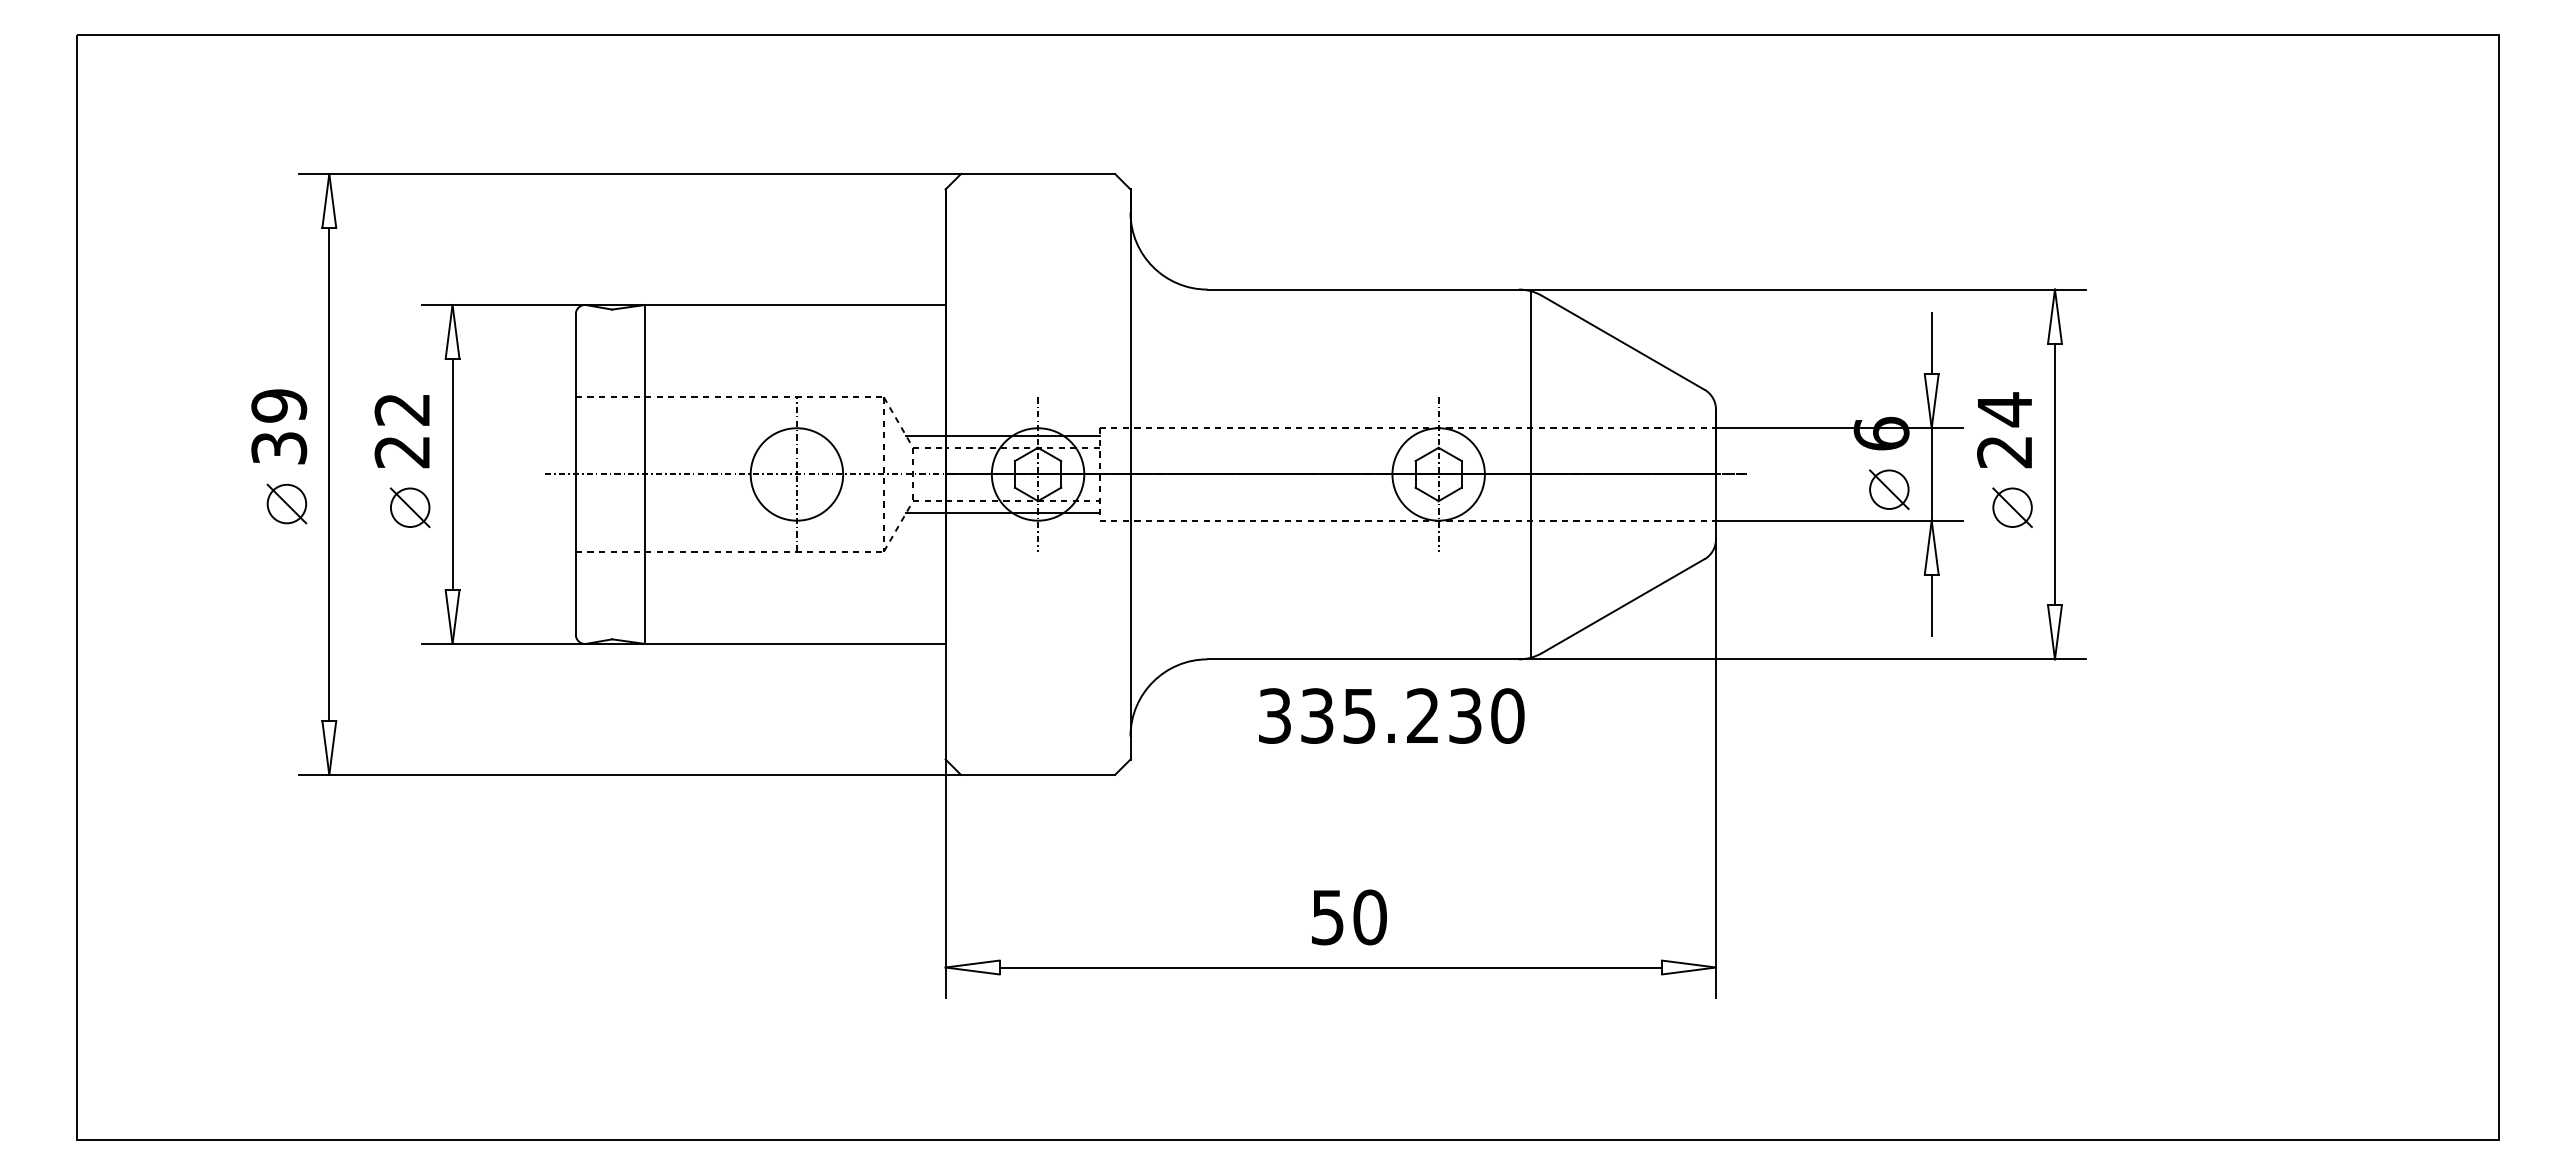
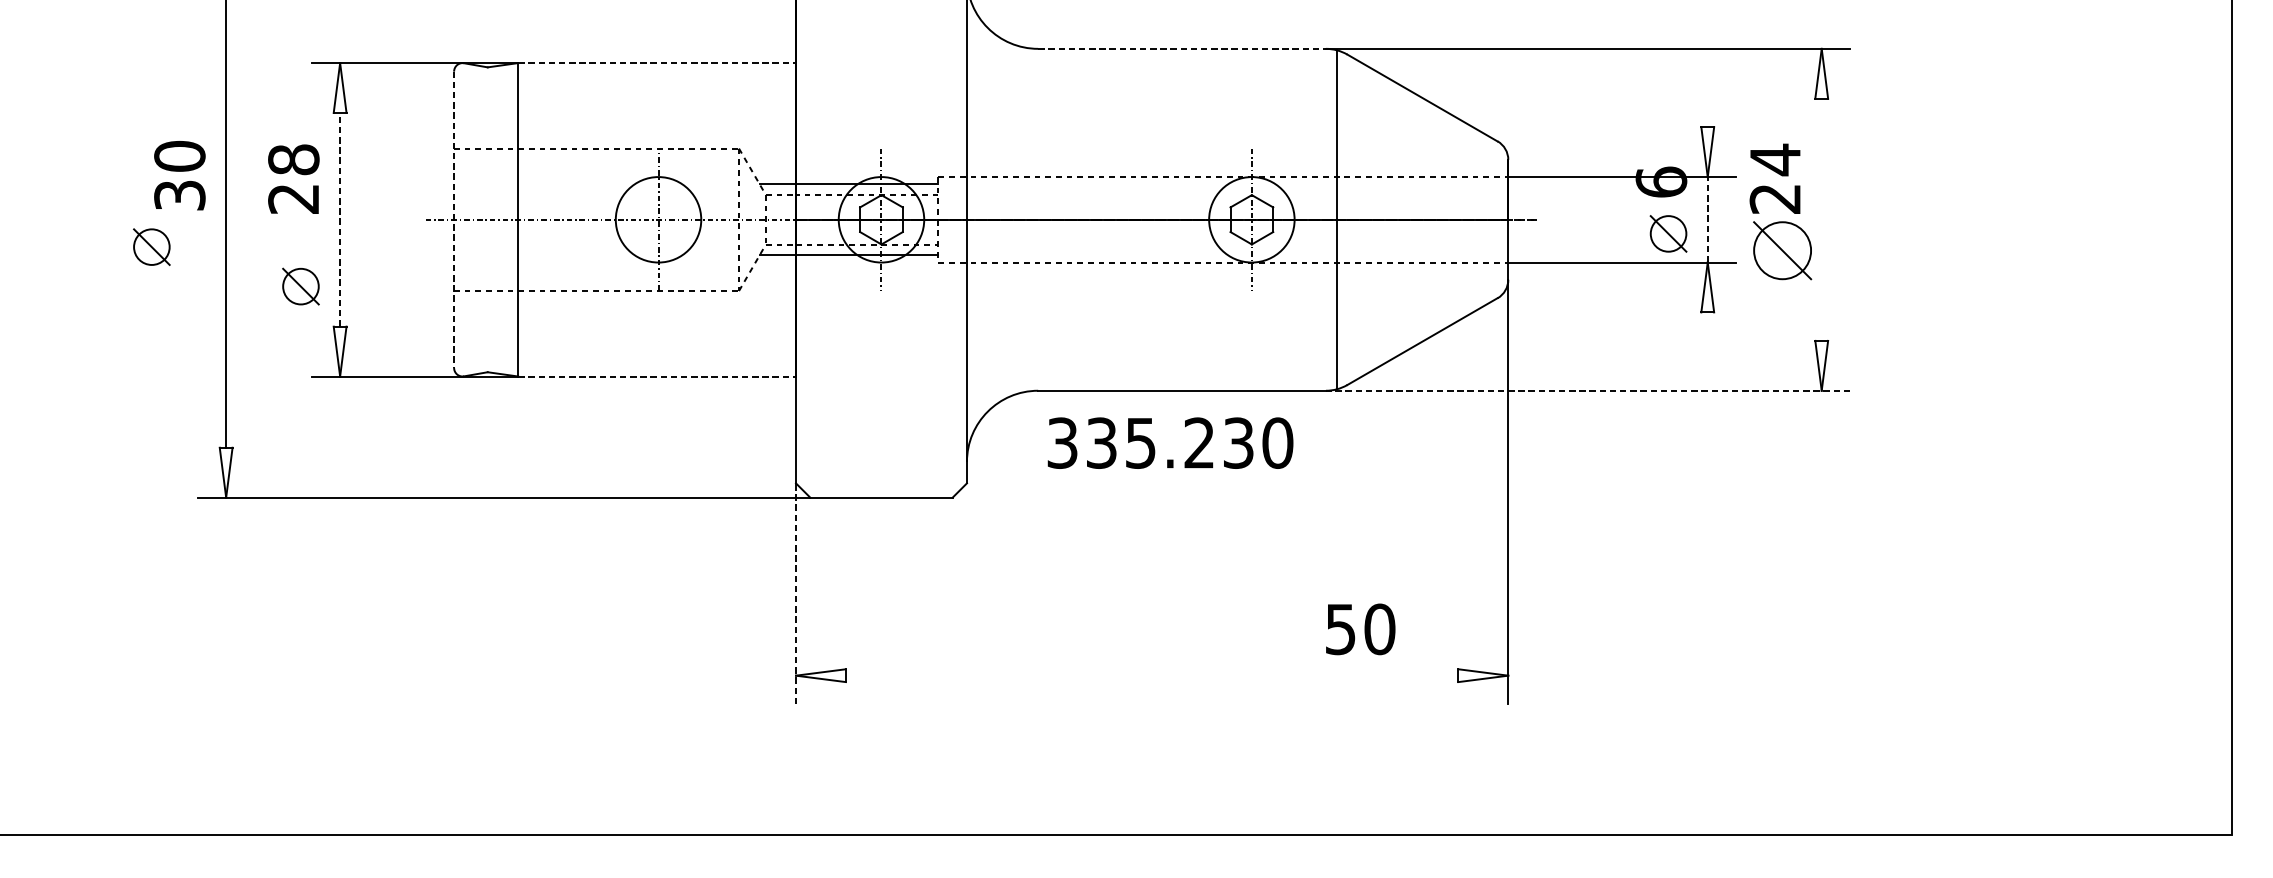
line: (1363, 289) -> (1182, 48), solid -> dashed
line: (795, 304) -> (657, 62), solid -> dashed
line: (1931, 343) -> (1707, 98), removed
text: (279, 405) -> (180, 156), 39 -> 30
text: (402, 409) -> (293, 159), 22 -> 28
line: (1931, 473) -> (1707, 218), solid -> dashed
line: (452, 474) -> (340, 219), solid -> dashed
line: (575, 474) -> (453, 219), solid -> dashed
line: (2054, 474) -> (1821, 219), removed
part: (286, 503) -> (151, 246), moved
part: (409, 507) -> (300, 286), moved
part: (2012, 507) -> (1782, 250), size x1.6
line: (1931, 605) -> (1707, 340), removed
line: (795, 643) -> (657, 376), solid -> dashed
line: (1802, 659) -> (1588, 390), solid -> dashed
text: (1391, 715) -> (1170, 442), moved
line: (945, 878) -> (795, 593), solid -> dashed
text: (1349, 917) -> (1360, 629), moved
line: (1330, 967) -> (1151, 675), removed

